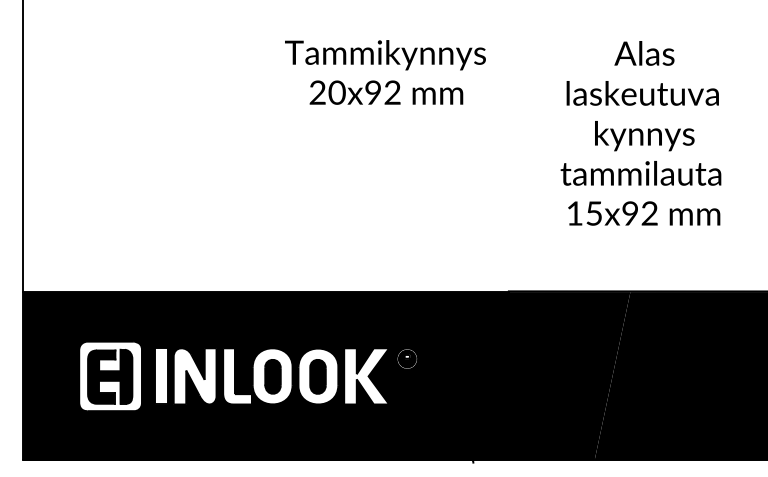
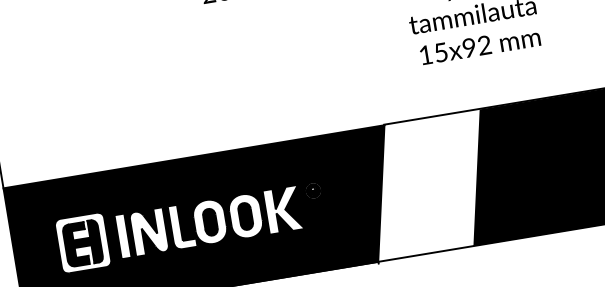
fill: (551, 376) -> (428, 185), removed

